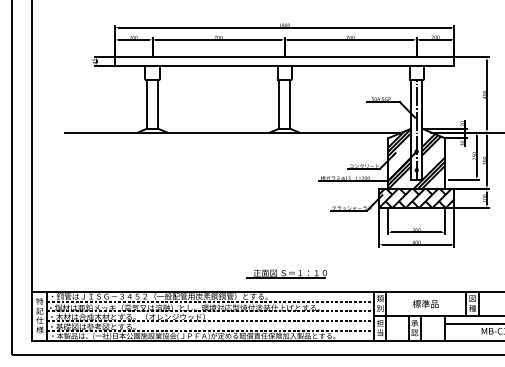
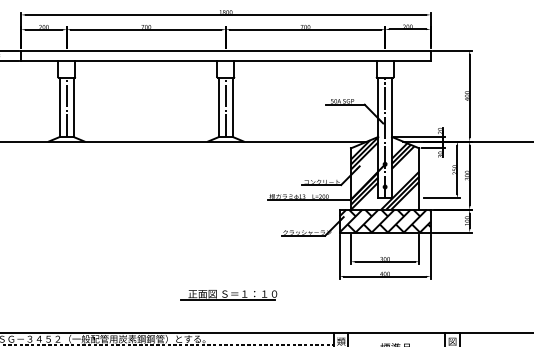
line: (152, 103) -> (66, 106), added
line: (284, 103) -> (225, 106), added
part: (286, 273) -> (228, 294), moved

